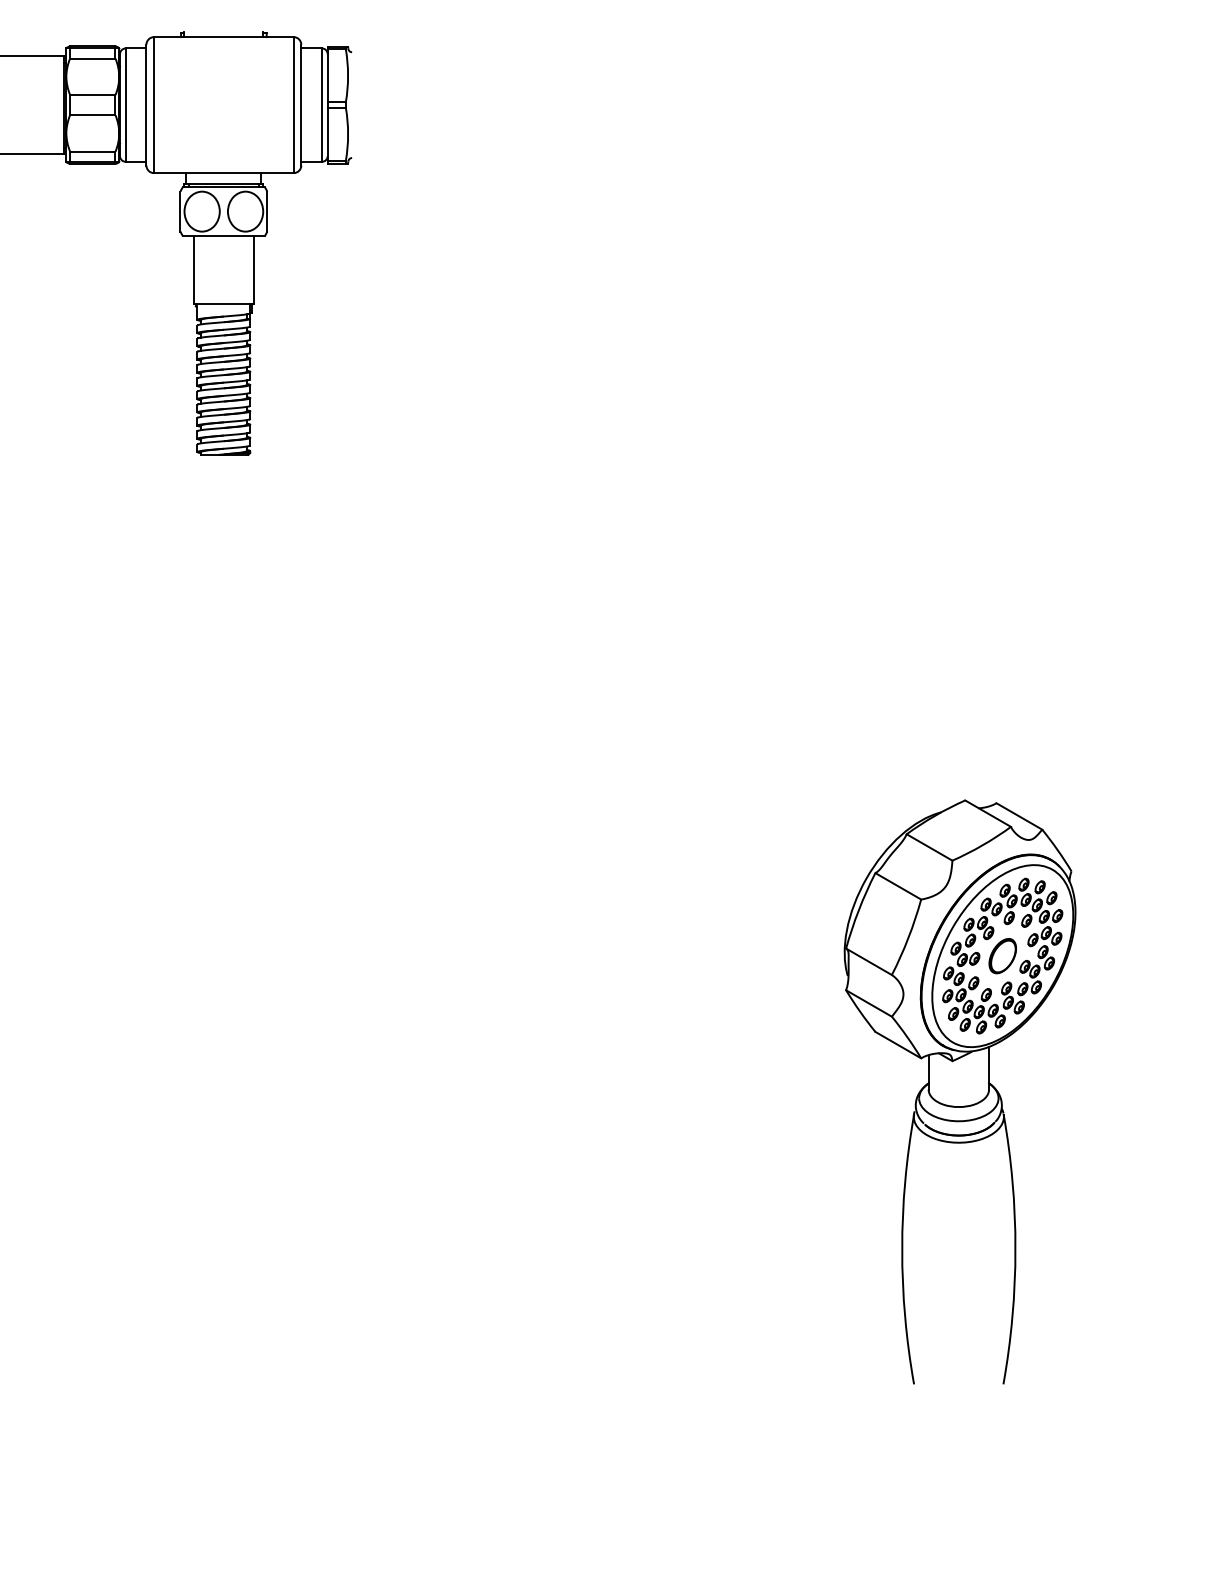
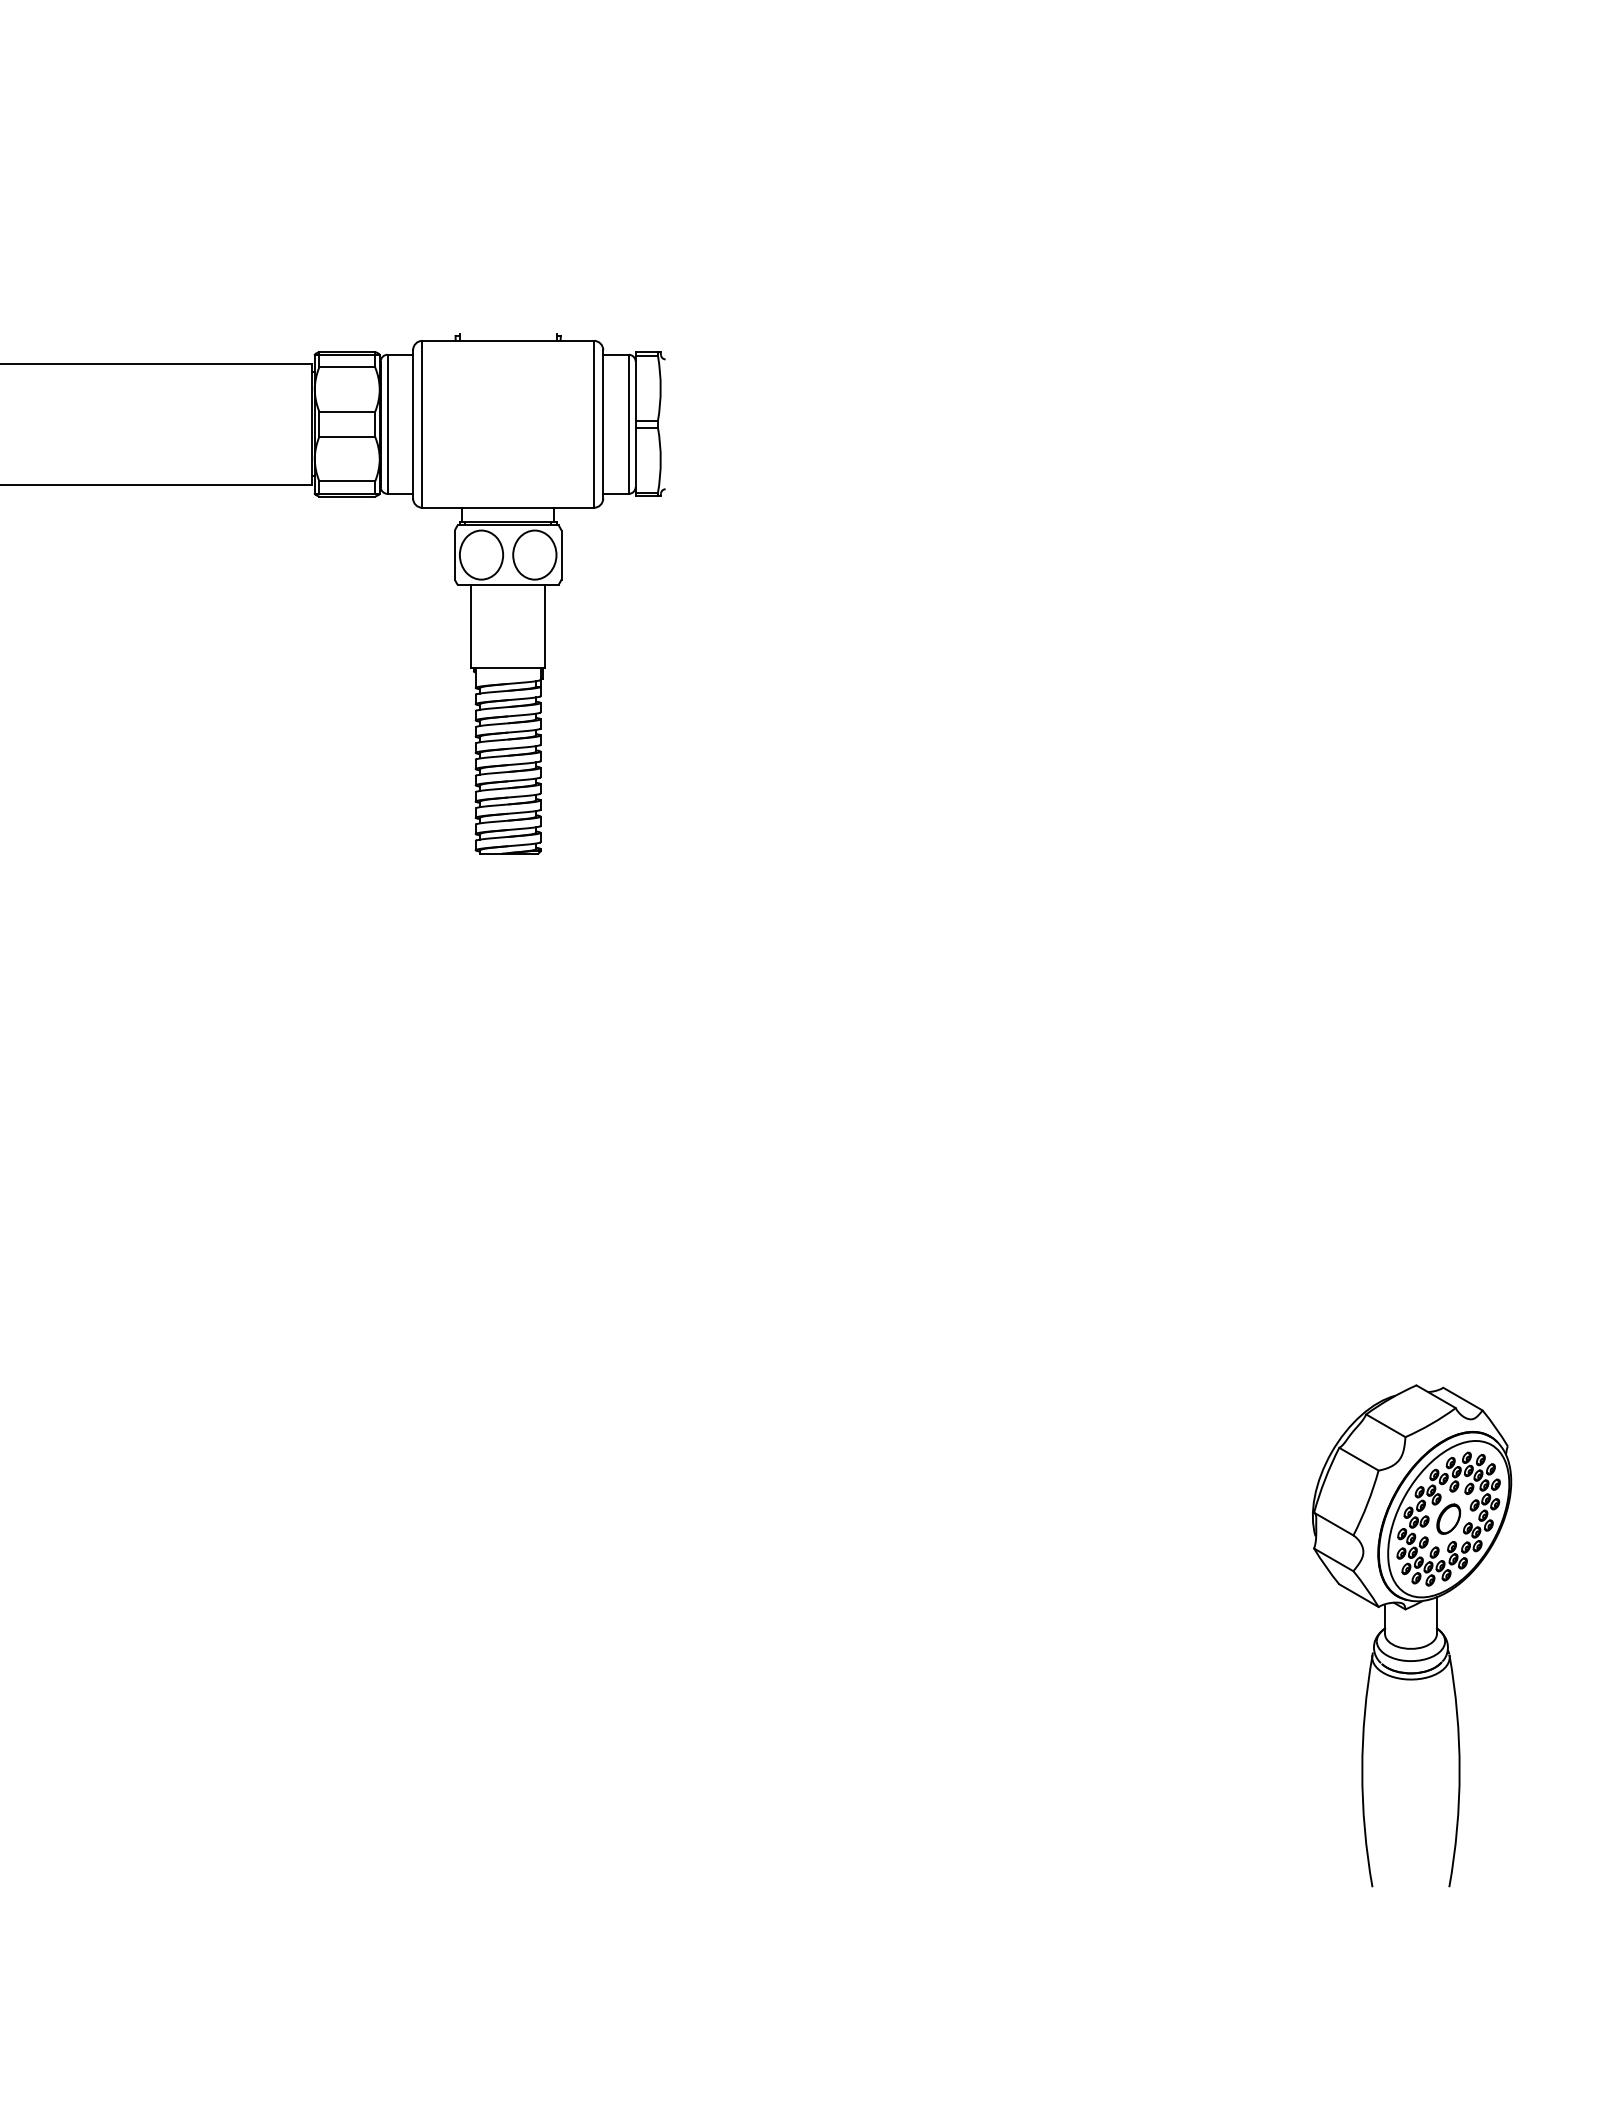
part: (959, 1091) -> (1411, 1635), size x0.7

